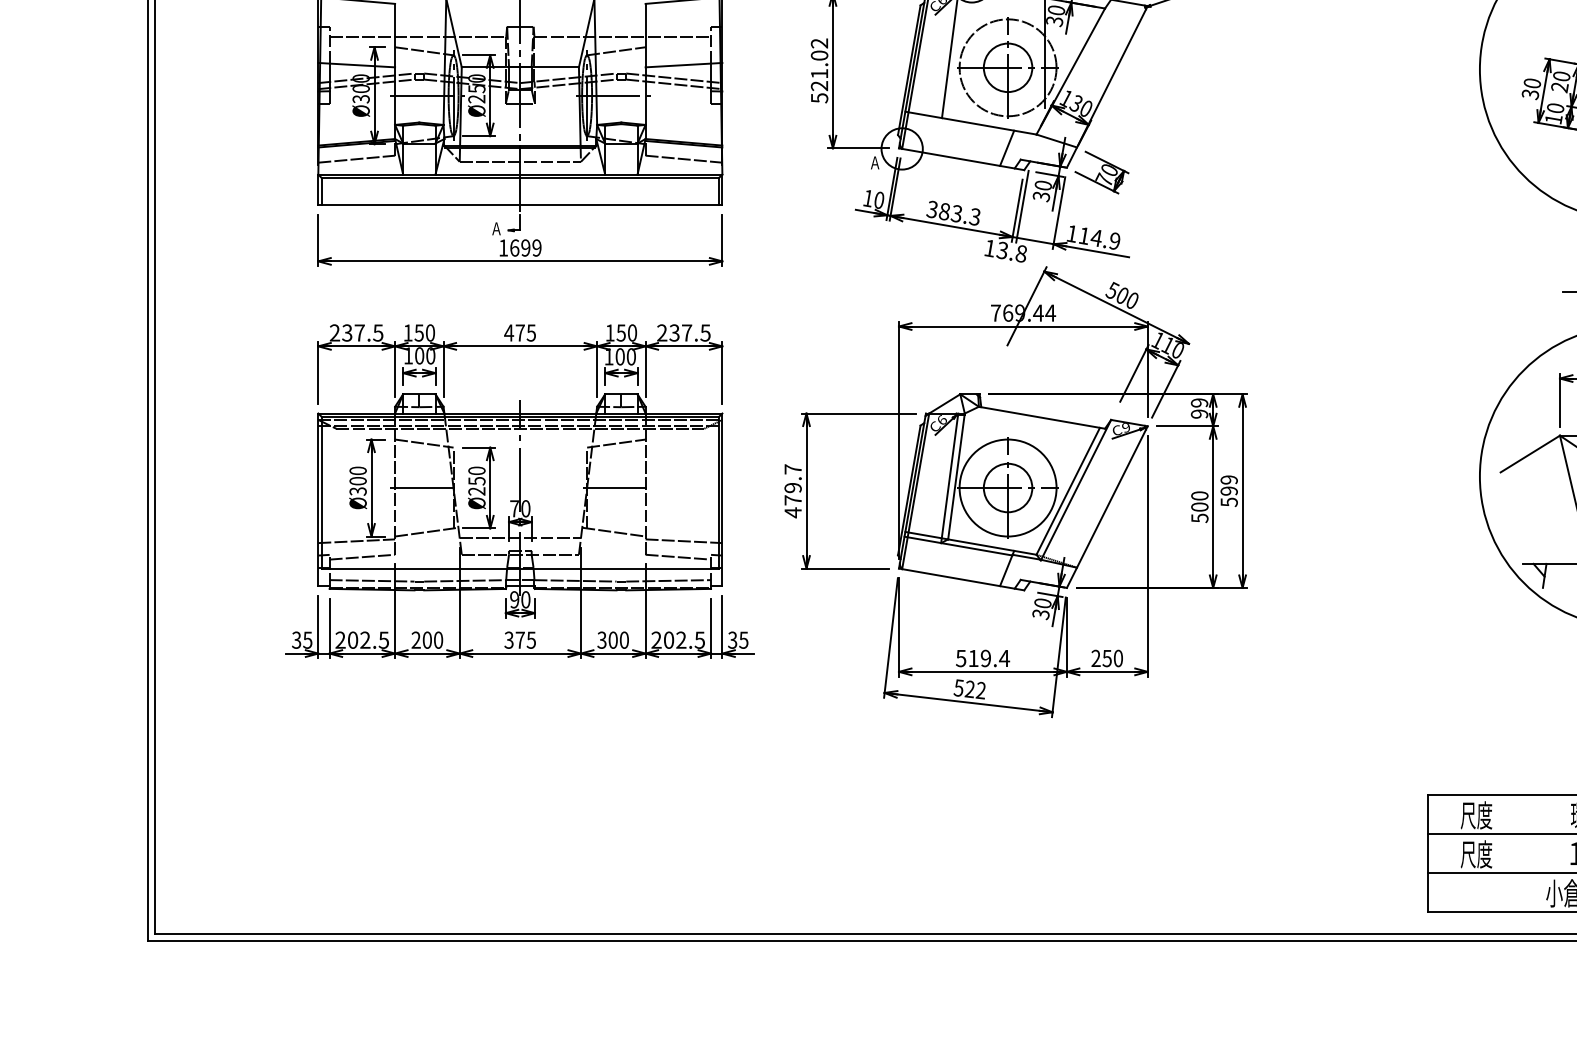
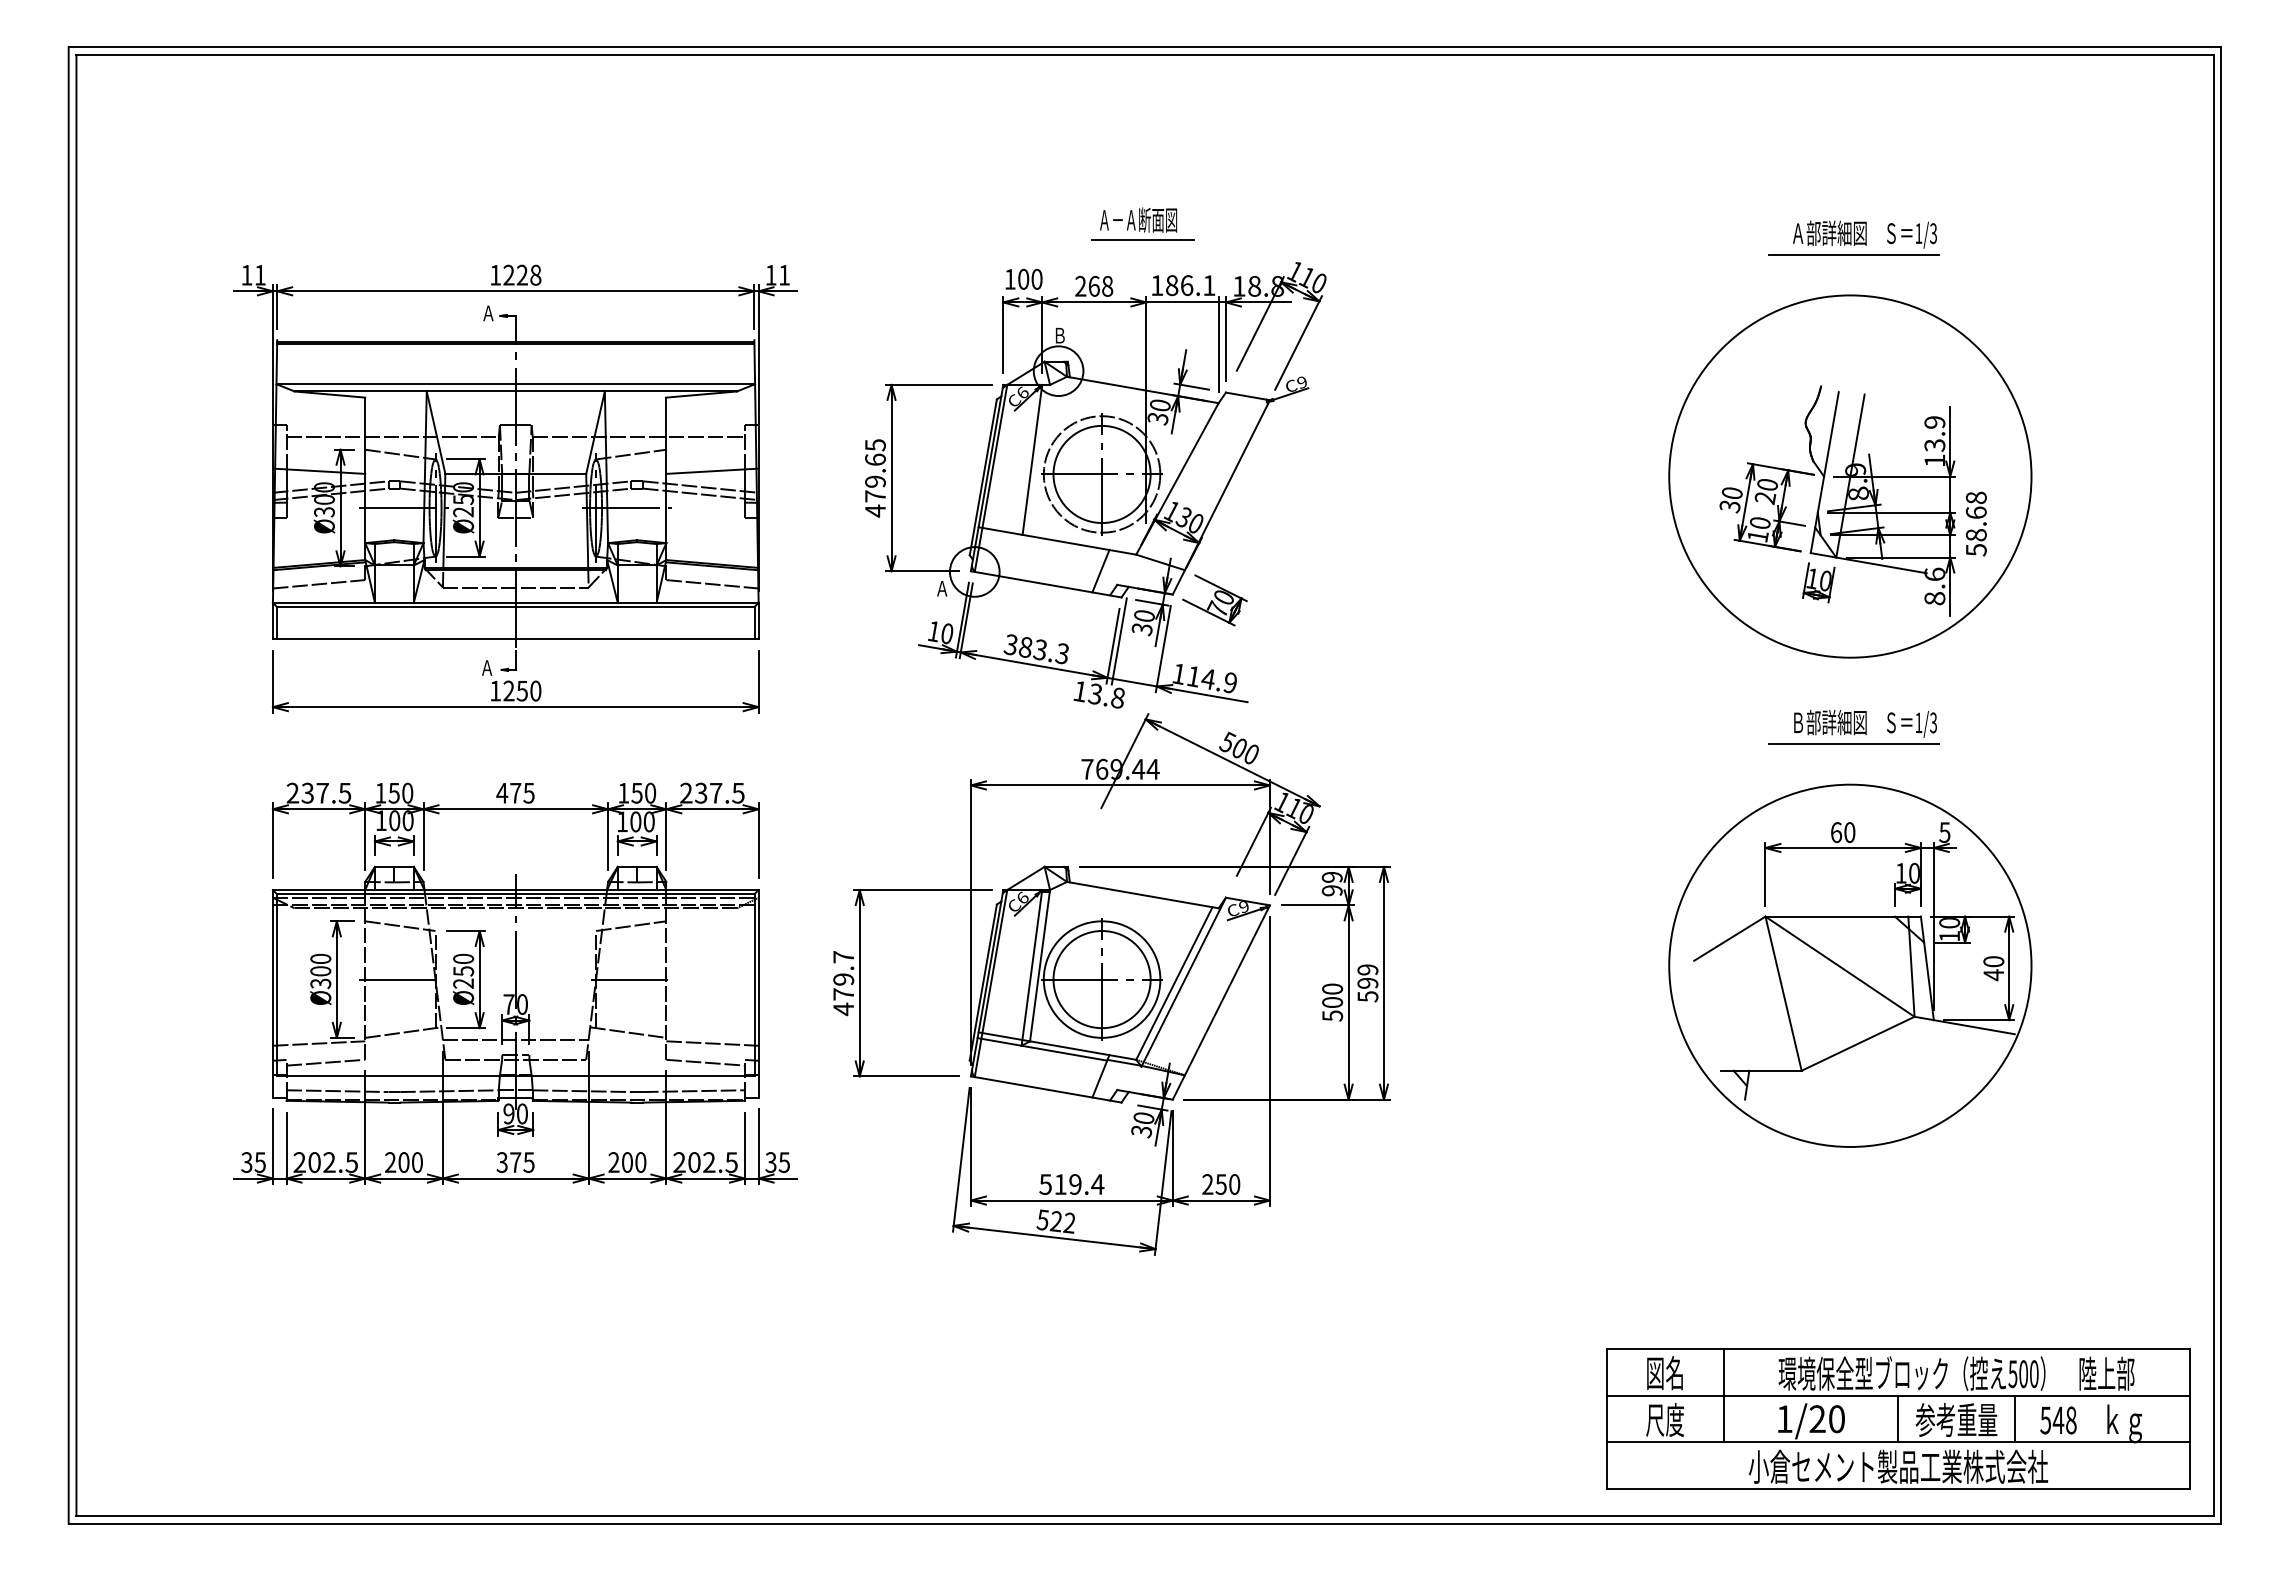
circle: (1007, 67) -> (1101, 474), size x1.67
text: (819, 71) -> (875, 478), 521.02 -> 479.65
text: (525, 247) -> (522, 690), 1699 -> 1250
circle: (1007, 487) -> (1101, 979), size x1.67
text: (601, 640) -> (613, 1162), 300 -> 200
text: (1475, 815) -> (1664, 1373), 尺度 -> 図名
line: (1525, 834) -> (1723, 1395), added

